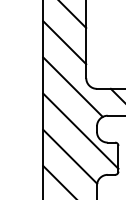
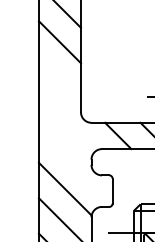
line: (64, 42) -> (59, 77), removed
line: (72, 87) -> (67, 121), removed
line: (80, 131) -> (75, 164), removed

